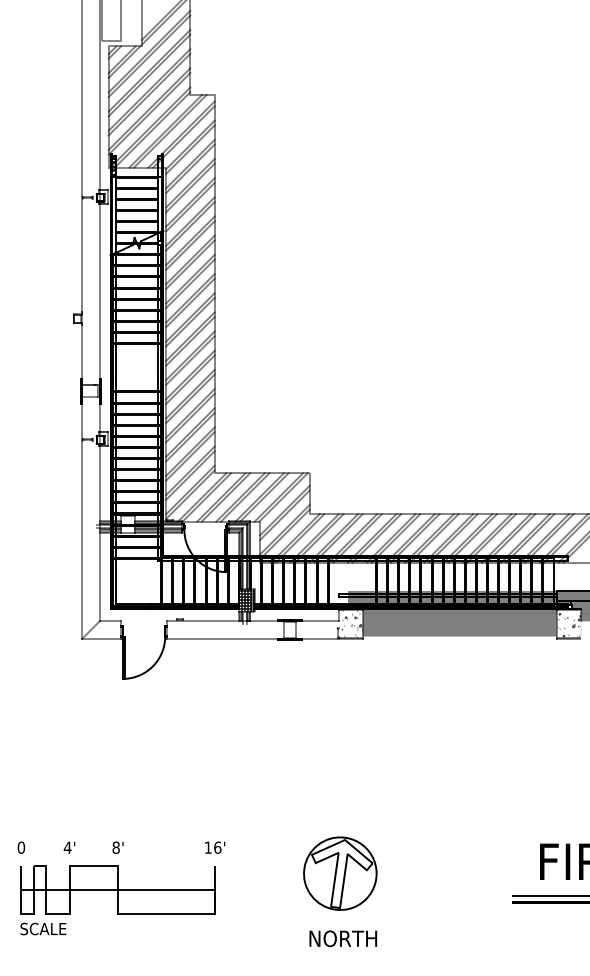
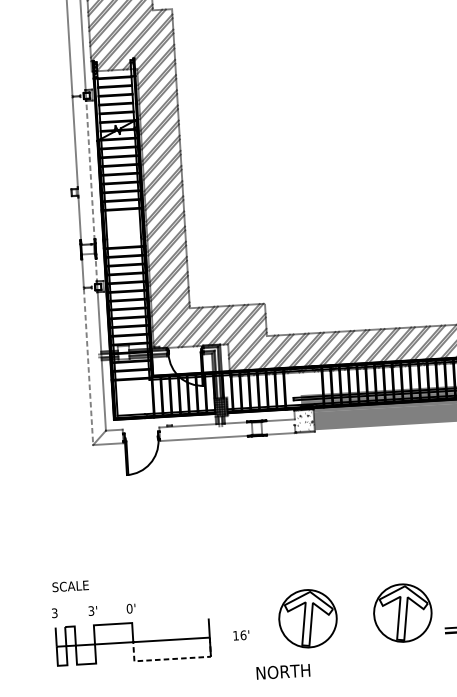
line: (99, 318) -> (91, 191), solid -> dashed
line: (82, 539) -> (88, 366), solid -> dashed
text: (21, 847) -> (54, 613), 0 -> 3
text: (67, 847) -> (91, 610), 4' -> 3'
text: (115, 847) -> (129, 608), 8' -> 0'
text: (215, 847) -> (241, 635), moved
part: (460, 873) -> (402, 612), added
line: (166, 914) -> (172, 659), solid -> dashed
text: (43, 928) -> (70, 585), moved
text: (343, 938) -> (283, 671), moved

